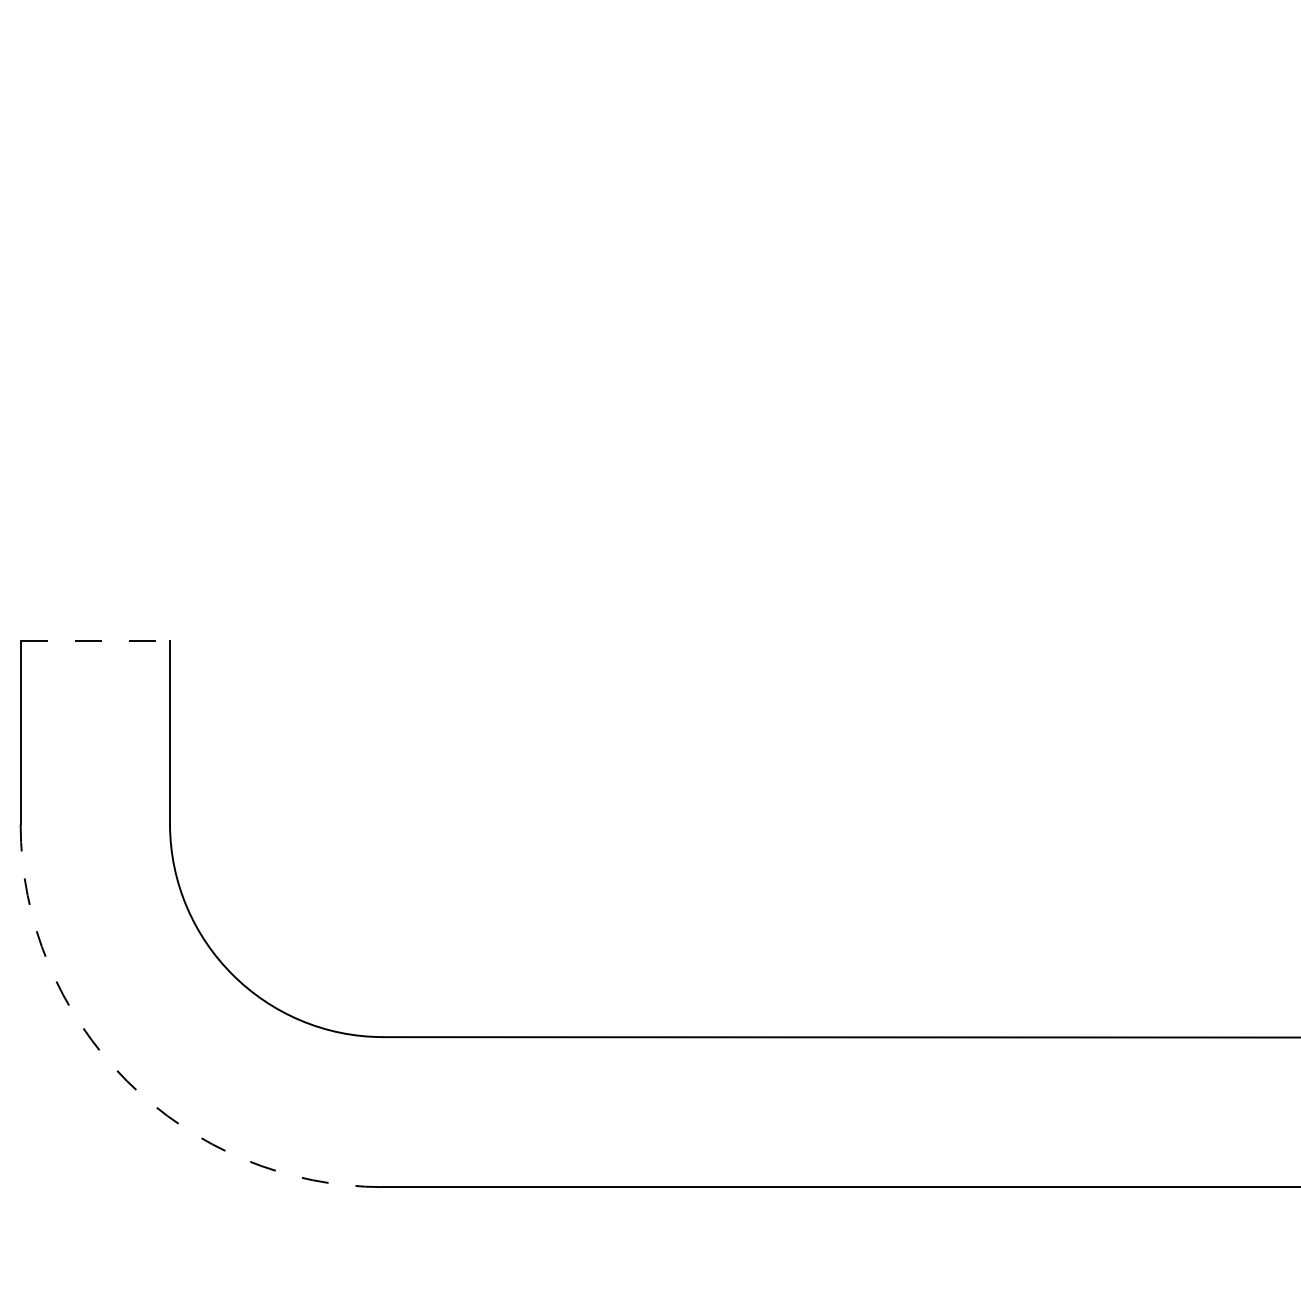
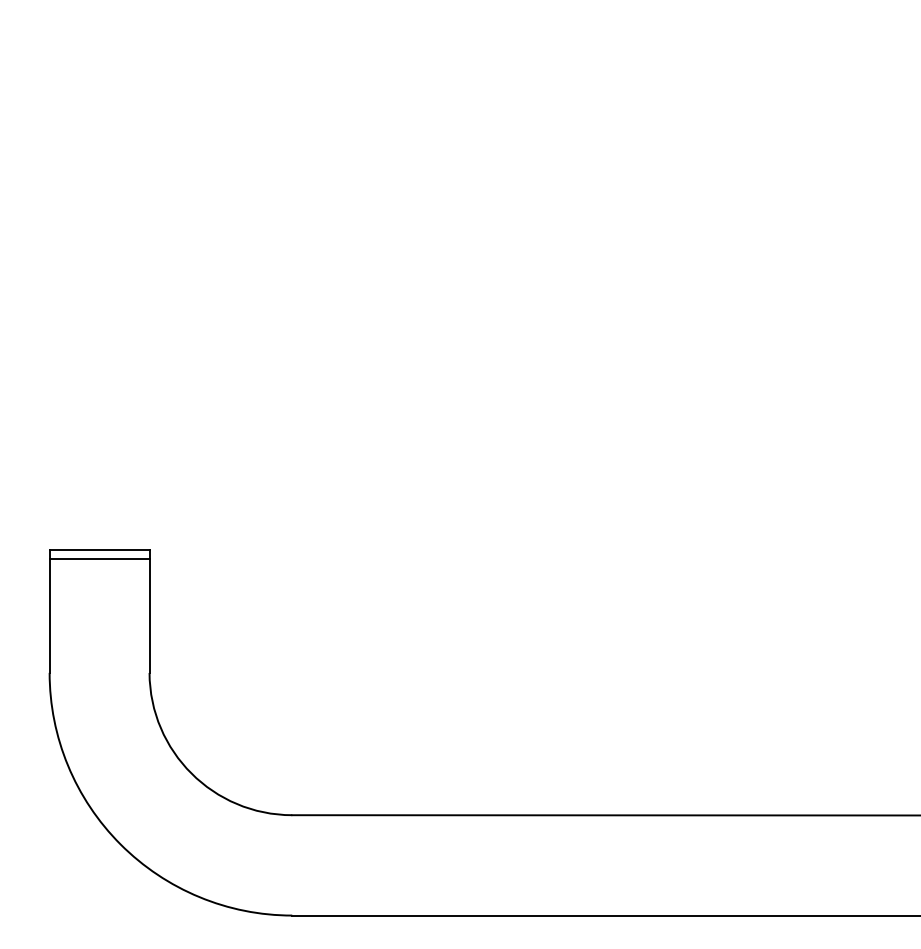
line: (95, 640) -> (99, 549), dashed -> solid
line: (95, 653) -> (99, 558), added
arc: (126, 1080) -> (120, 844), dashed -> solid

